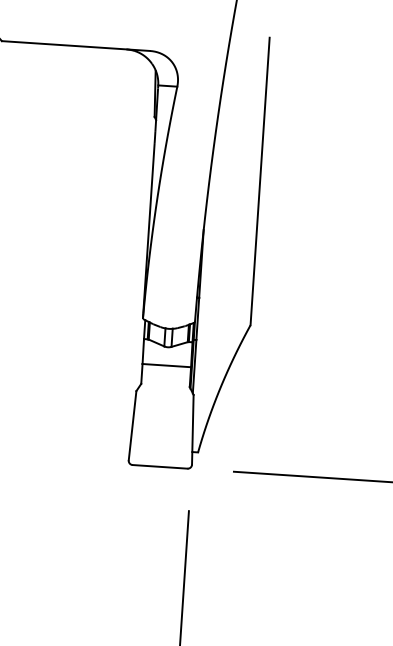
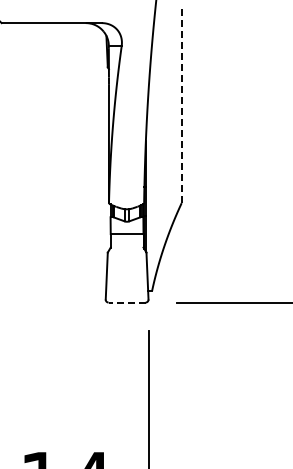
line: (259, 180) -> (181, 105), solid -> dashed
line: (160, 466) -> (127, 302), solid -> dashed

